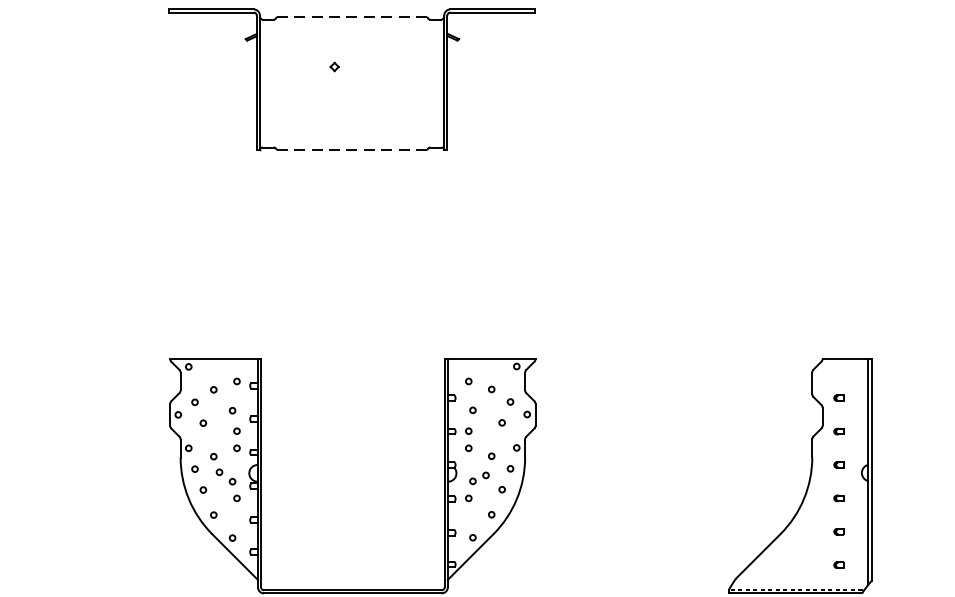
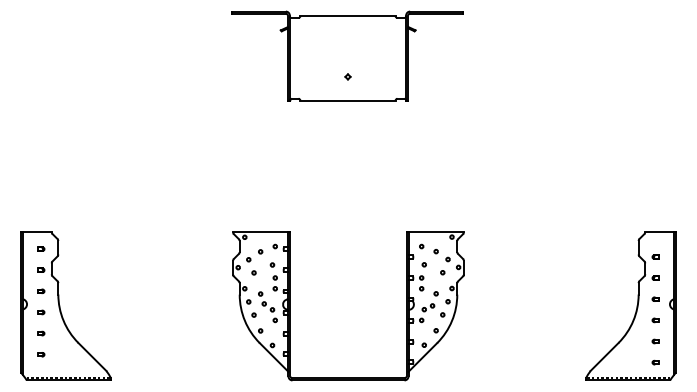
line: (351, 17) -> (347, 16), dashed -> solid
part: (333, 66) -> (347, 76), moved
line: (351, 150) -> (347, 100), dashed -> solid

